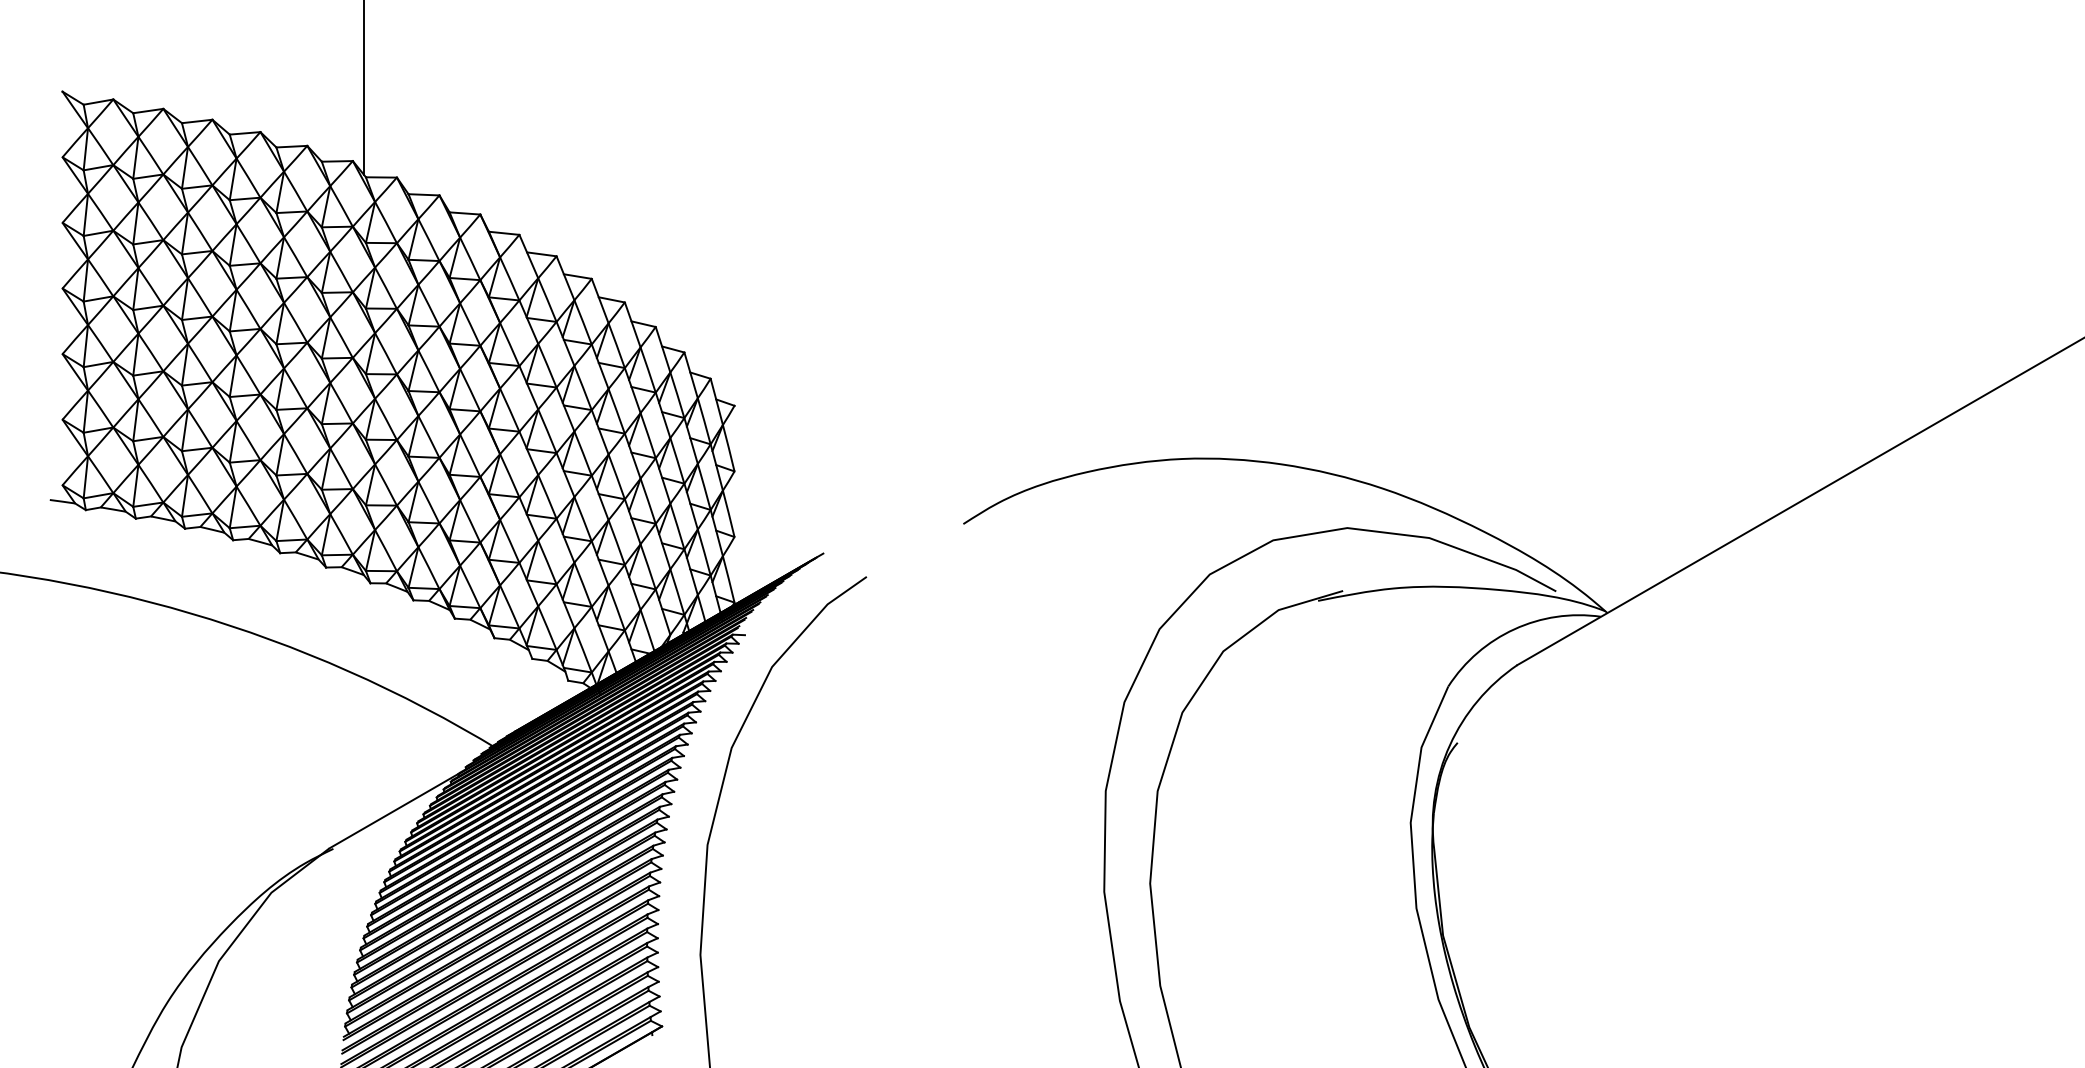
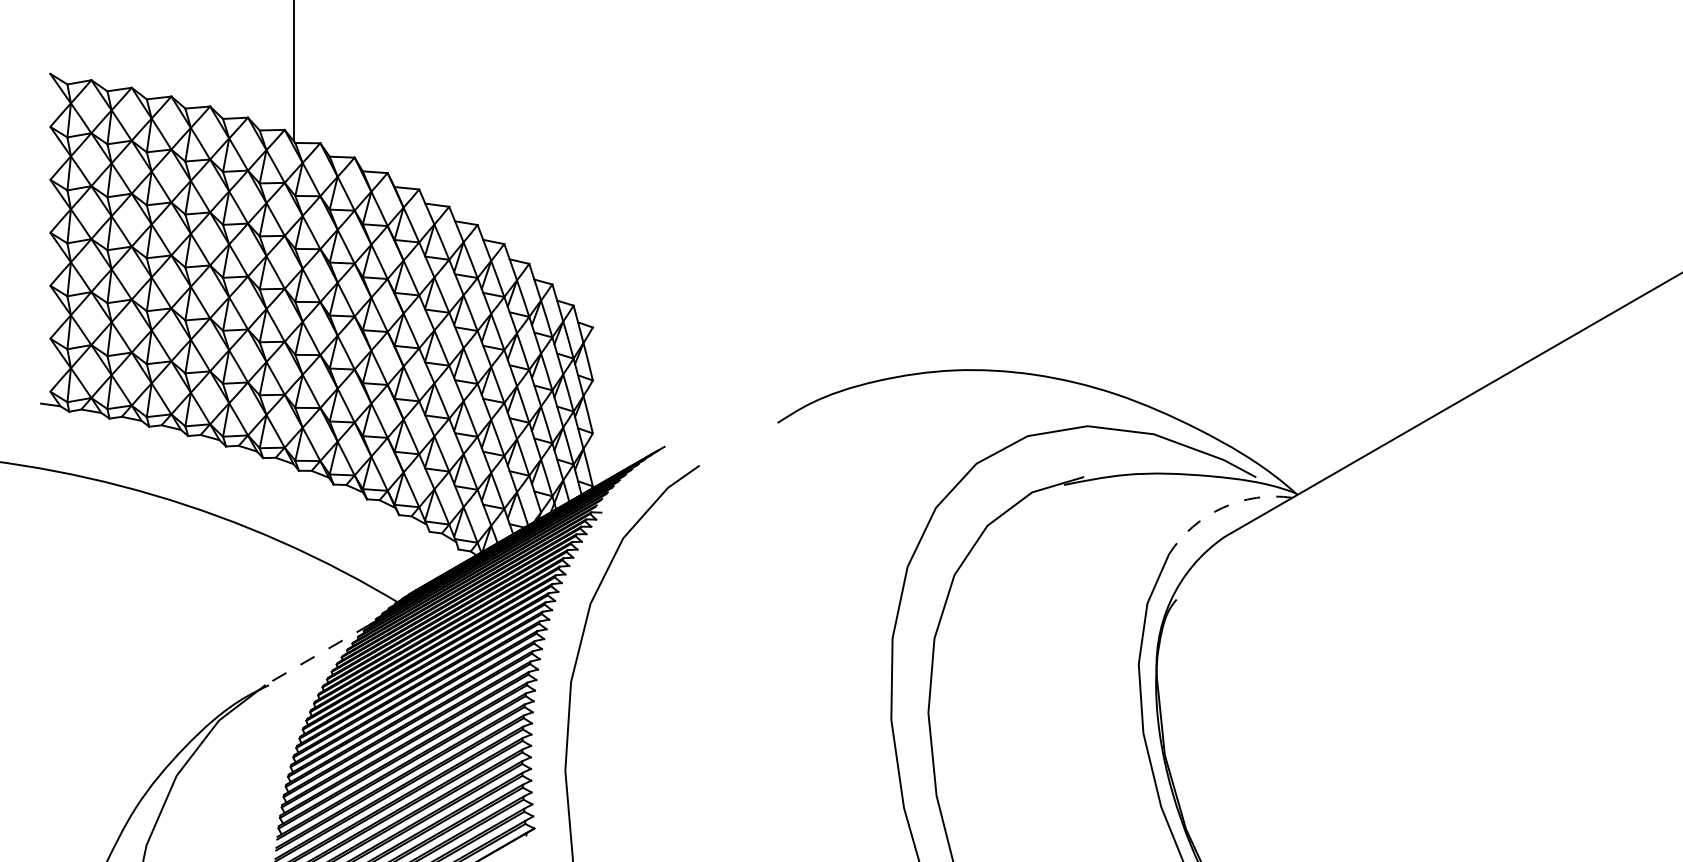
arc: (1514, 629) -> (1222, 508), solid -> dashed
line: (393, 811) -> (317, 655), solid -> dashed

